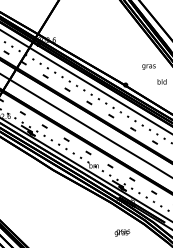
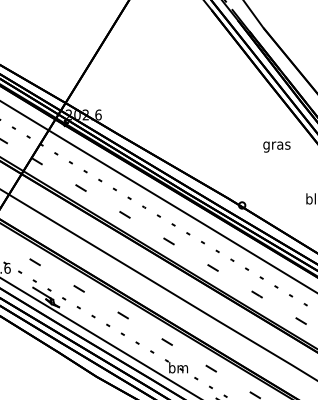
text: (148, 66) -> (275, 145), moved

